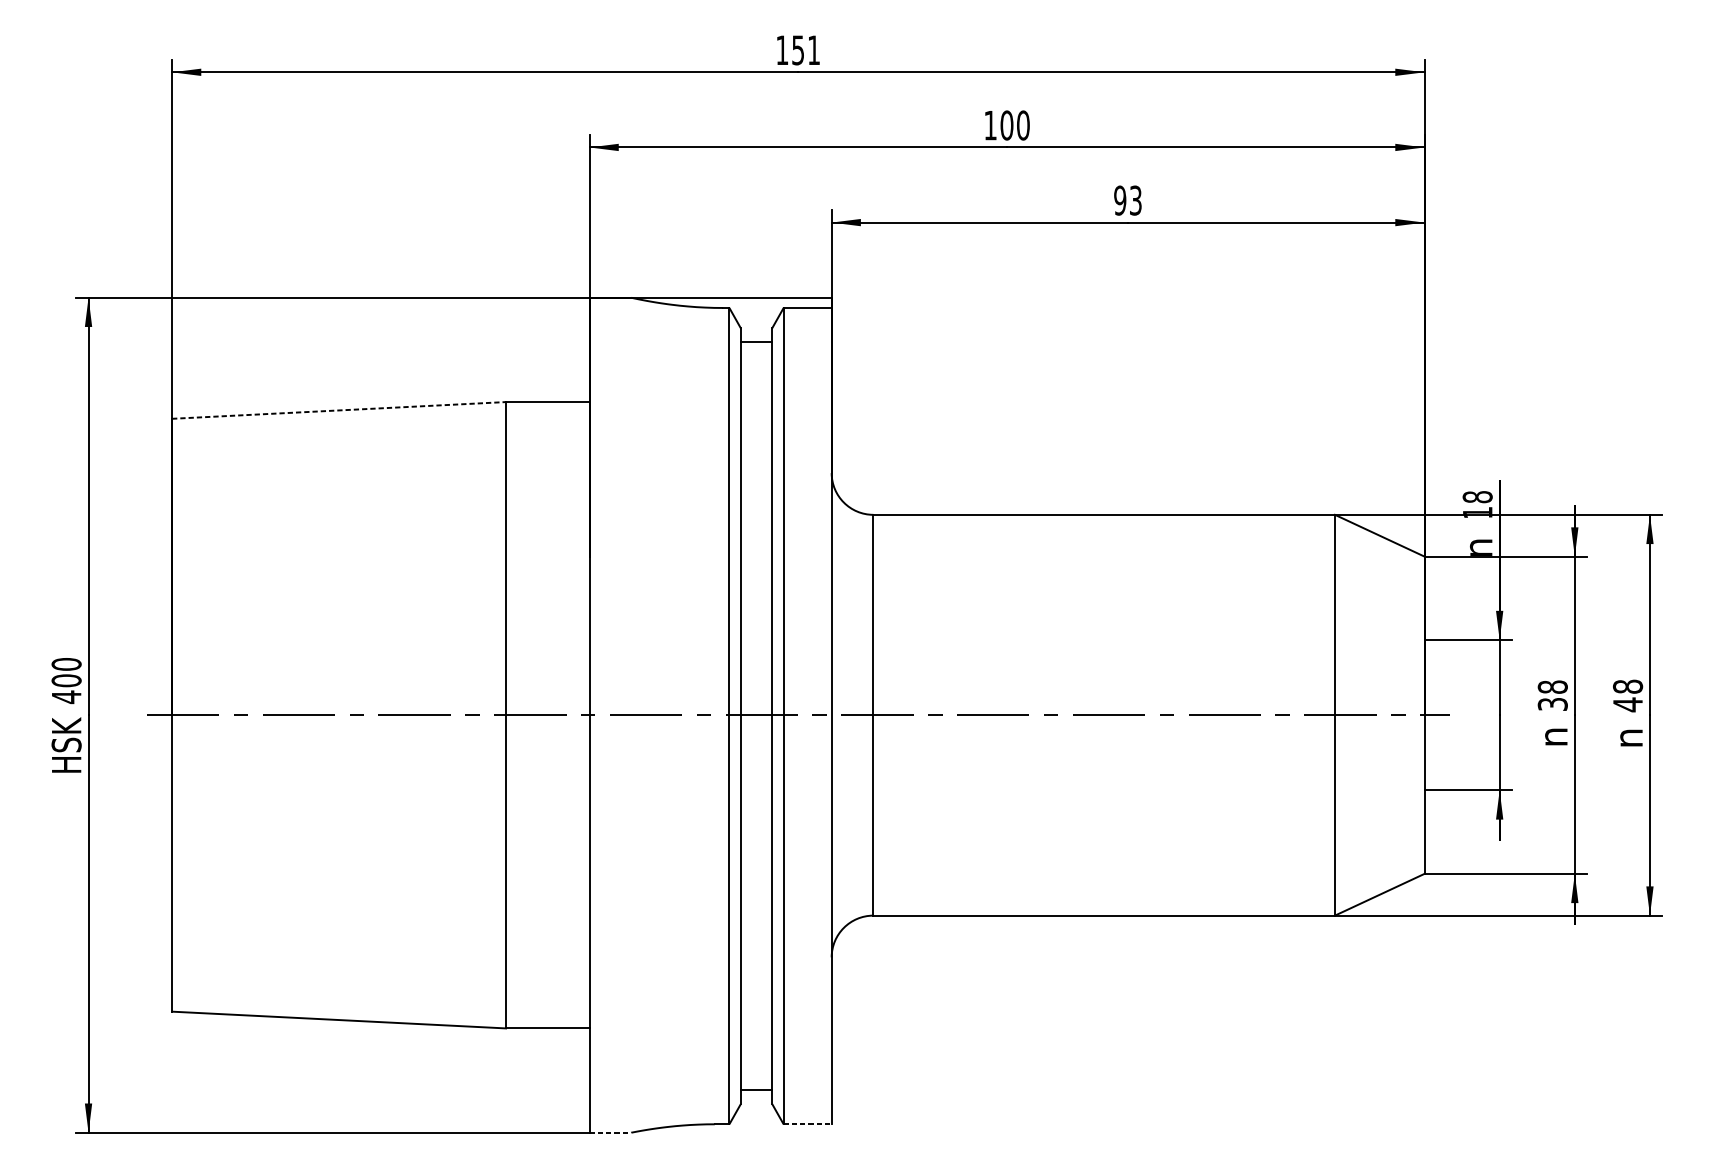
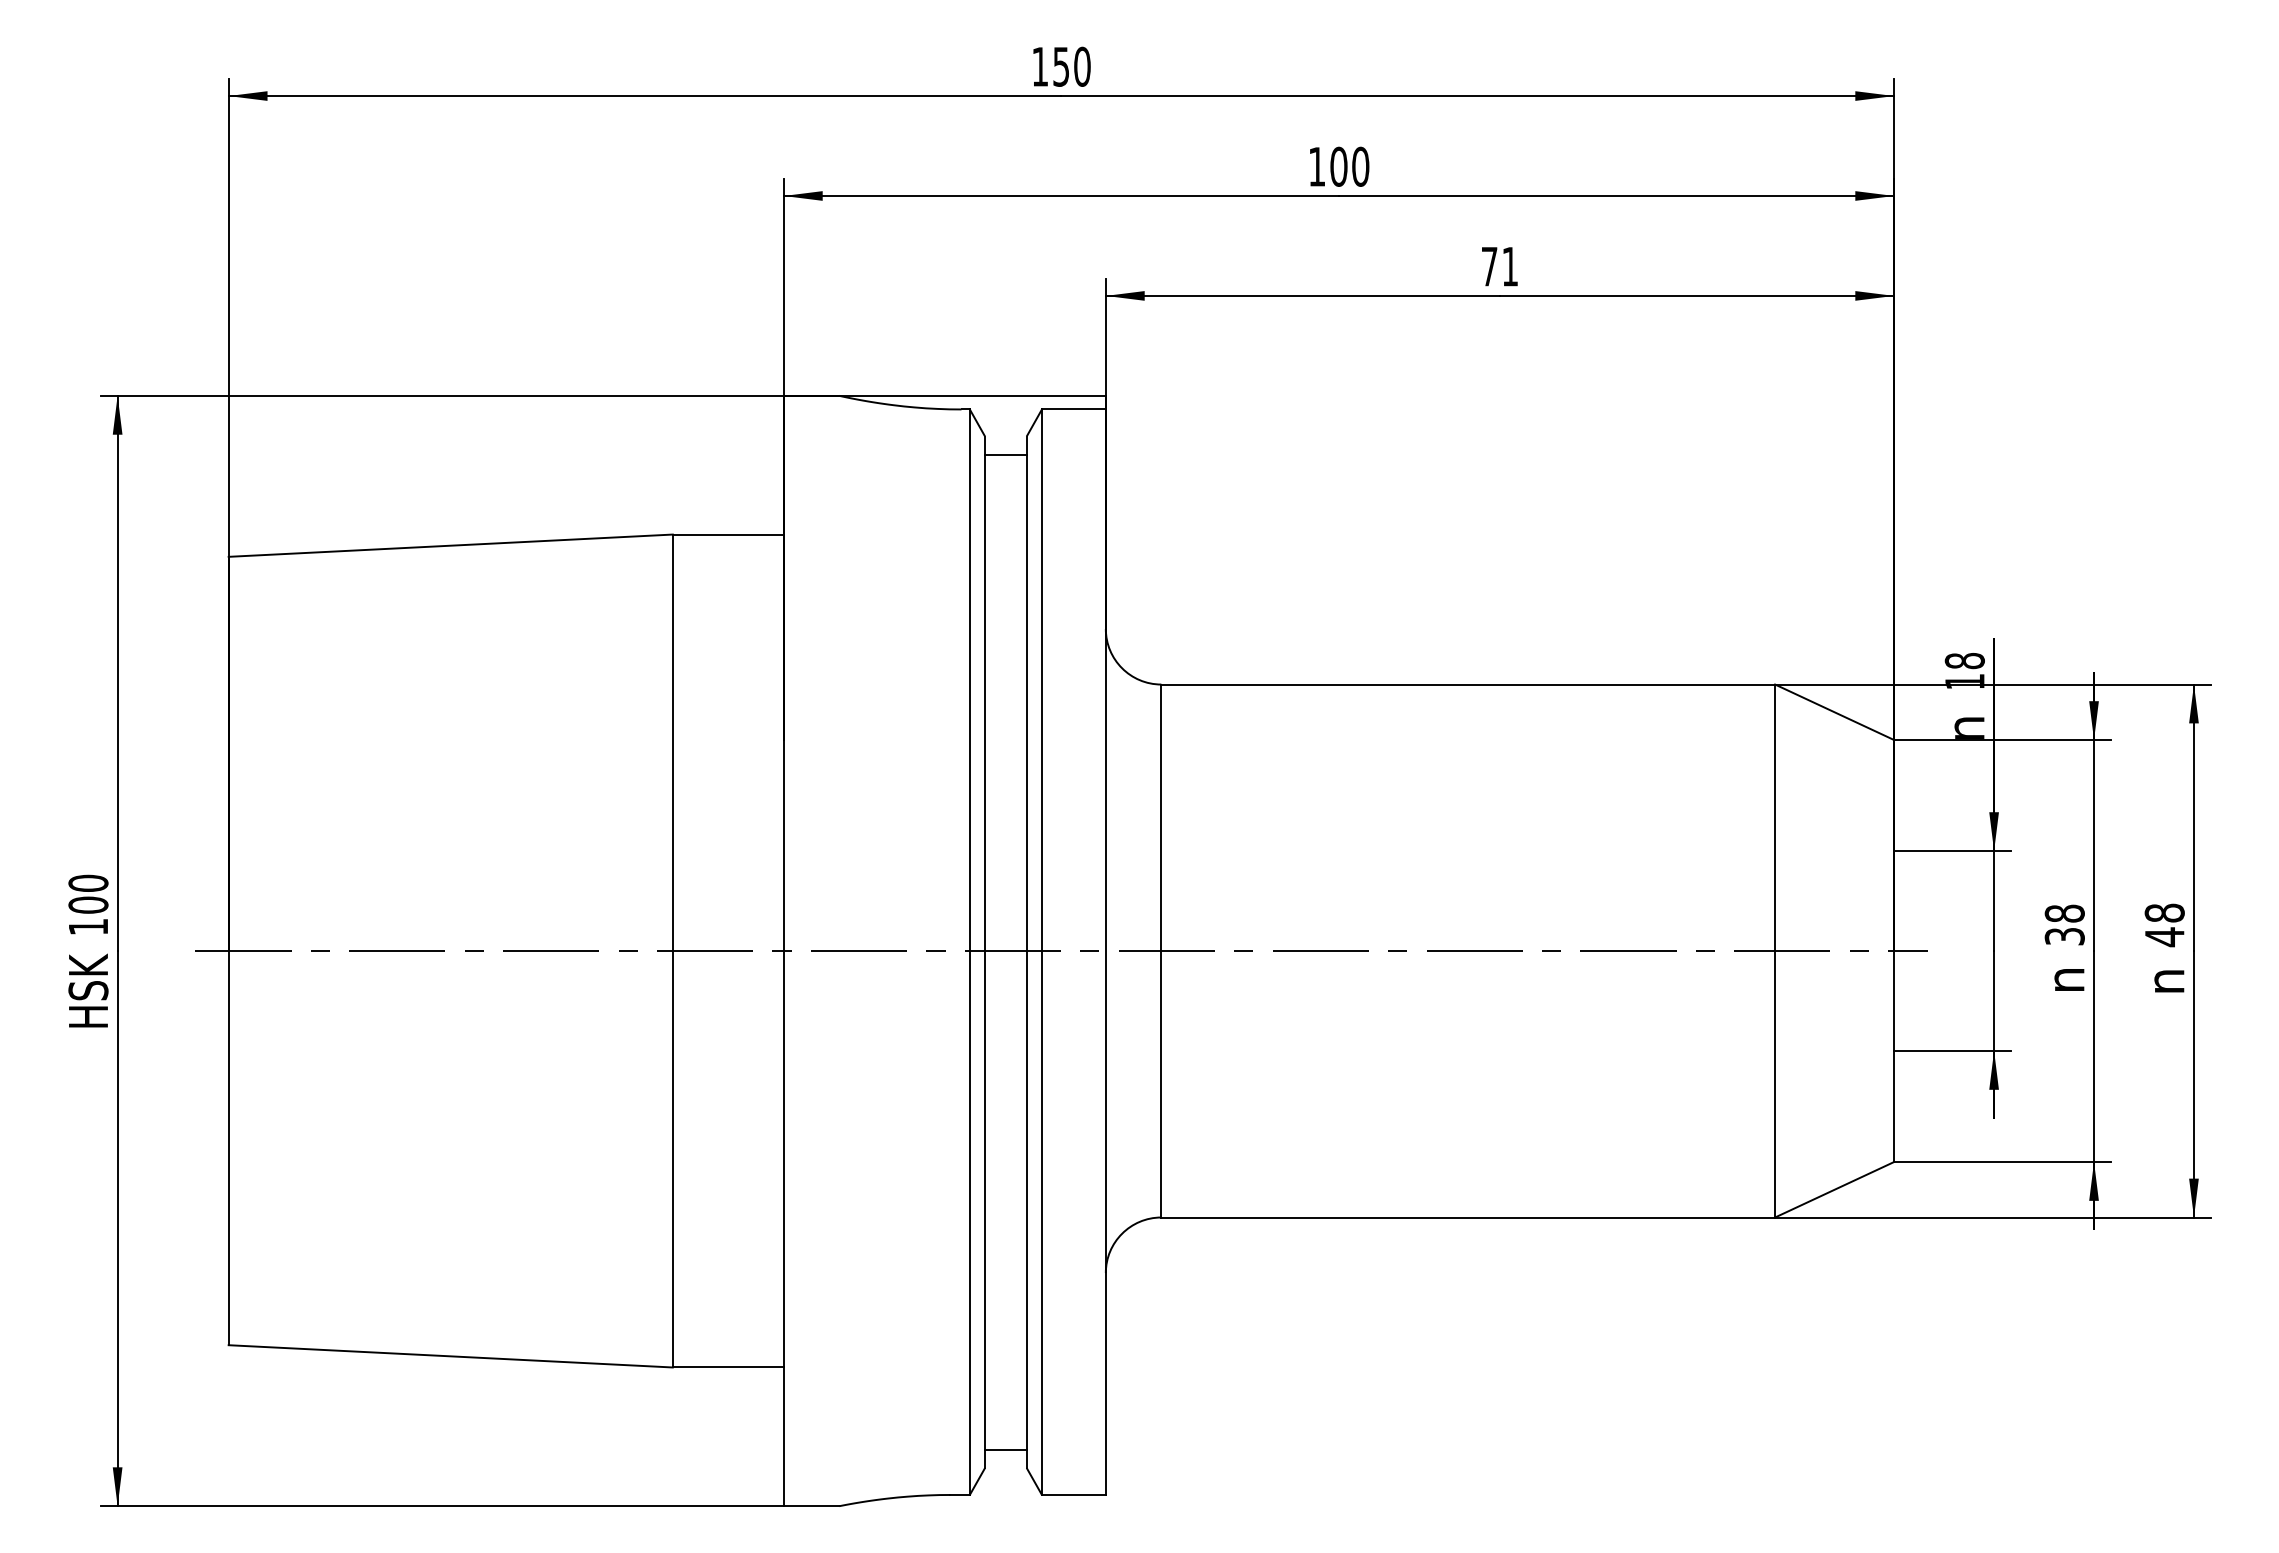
text: (814, 50) -> (1082, 66), 151 -> 150
text: (1127, 200) -> (1499, 266), 93 -> 71
line: (339, 410) -> (451, 545), dashed -> solid
text: (66, 697) -> (88, 927), 400 -> 100
line: (807, 1123) -> (1073, 1494), dashed -> solid
line: (610, 1132) -> (811, 1506), dashed -> solid

